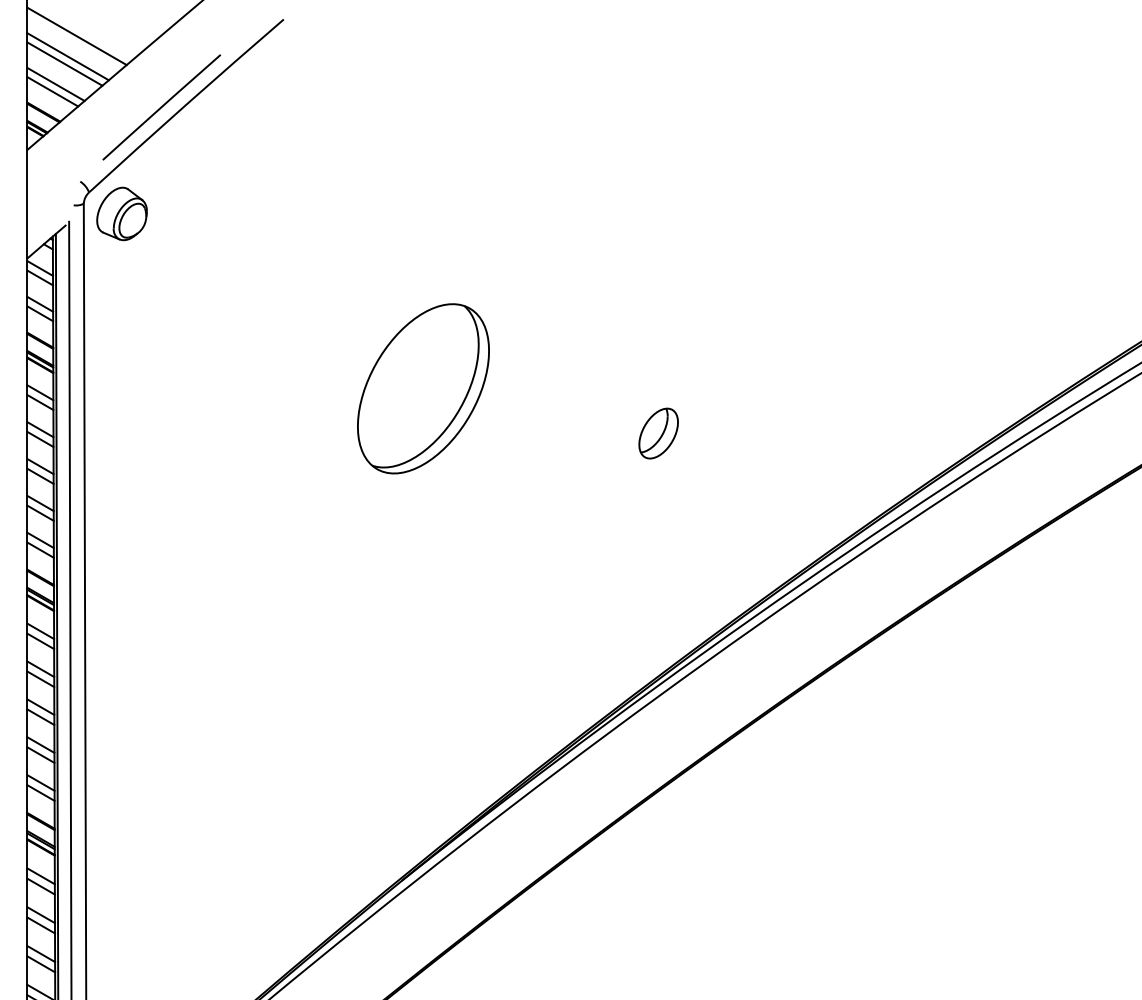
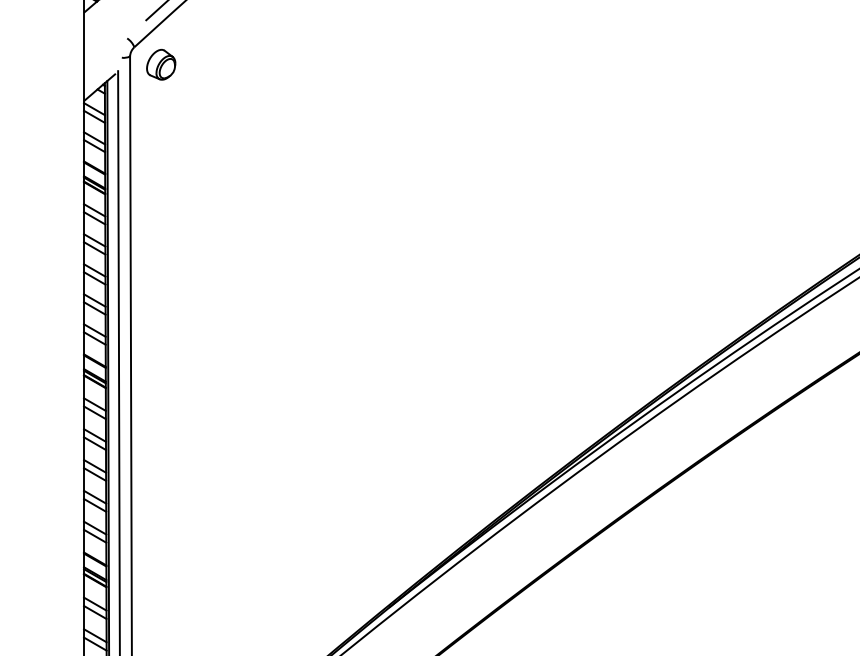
part: (121, 213) -> (160, 64), size x0.7
part: (423, 388) -> (406, 206), removed
part: (658, 433) -> (598, 243), removed

